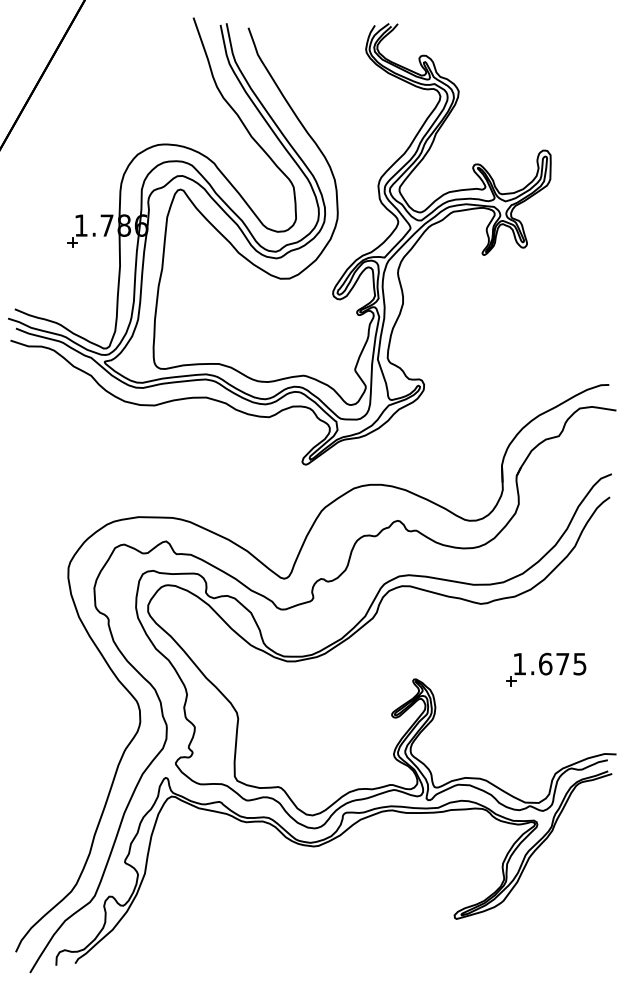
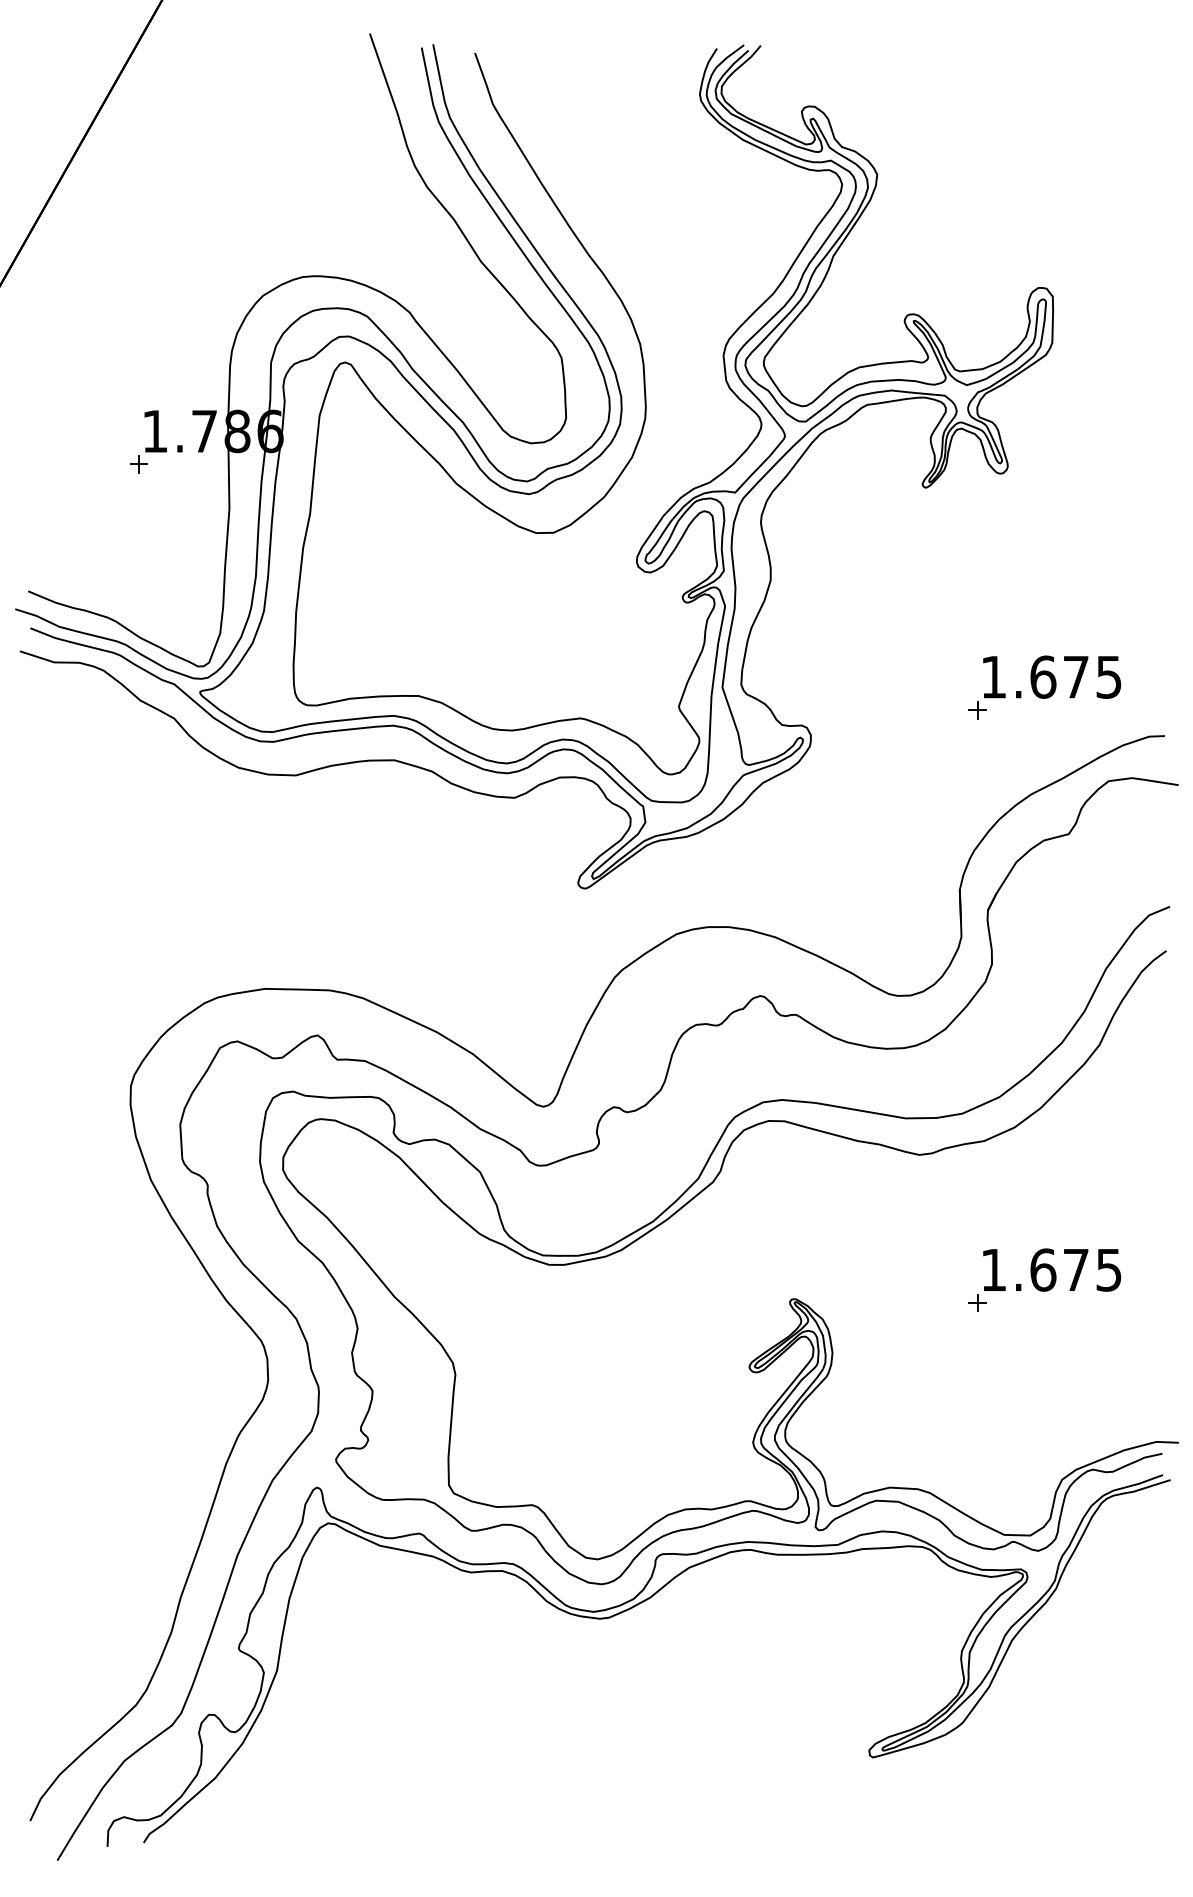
part: (546, 359) -> (1044, 687), added

